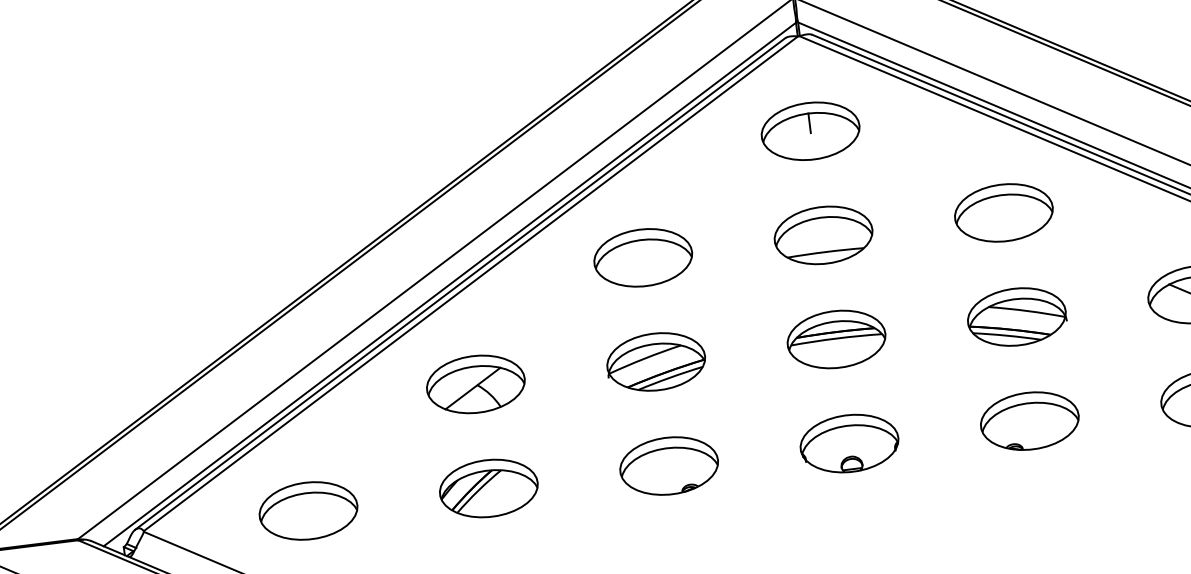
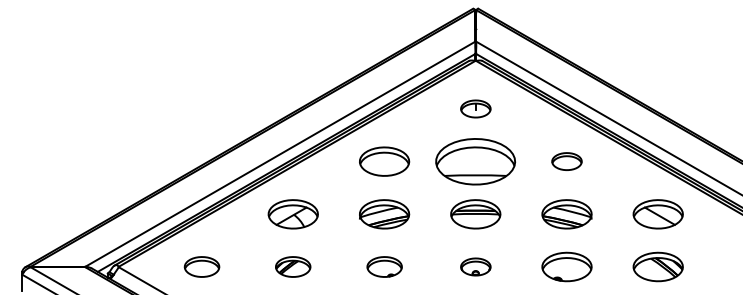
part: (809, 130) -> (475, 108), size x0.6
part: (1002, 212) -> (566, 161), size x0.6
part: (823, 235) -> (475, 161), size x1.6
part: (848, 442) -> (475, 266), size x0.6
part: (669, 465) -> (384, 266), size x0.7
part: (487, 487) -> (292, 266), size x0.7
part: (307, 510) -> (201, 266), size x0.7

